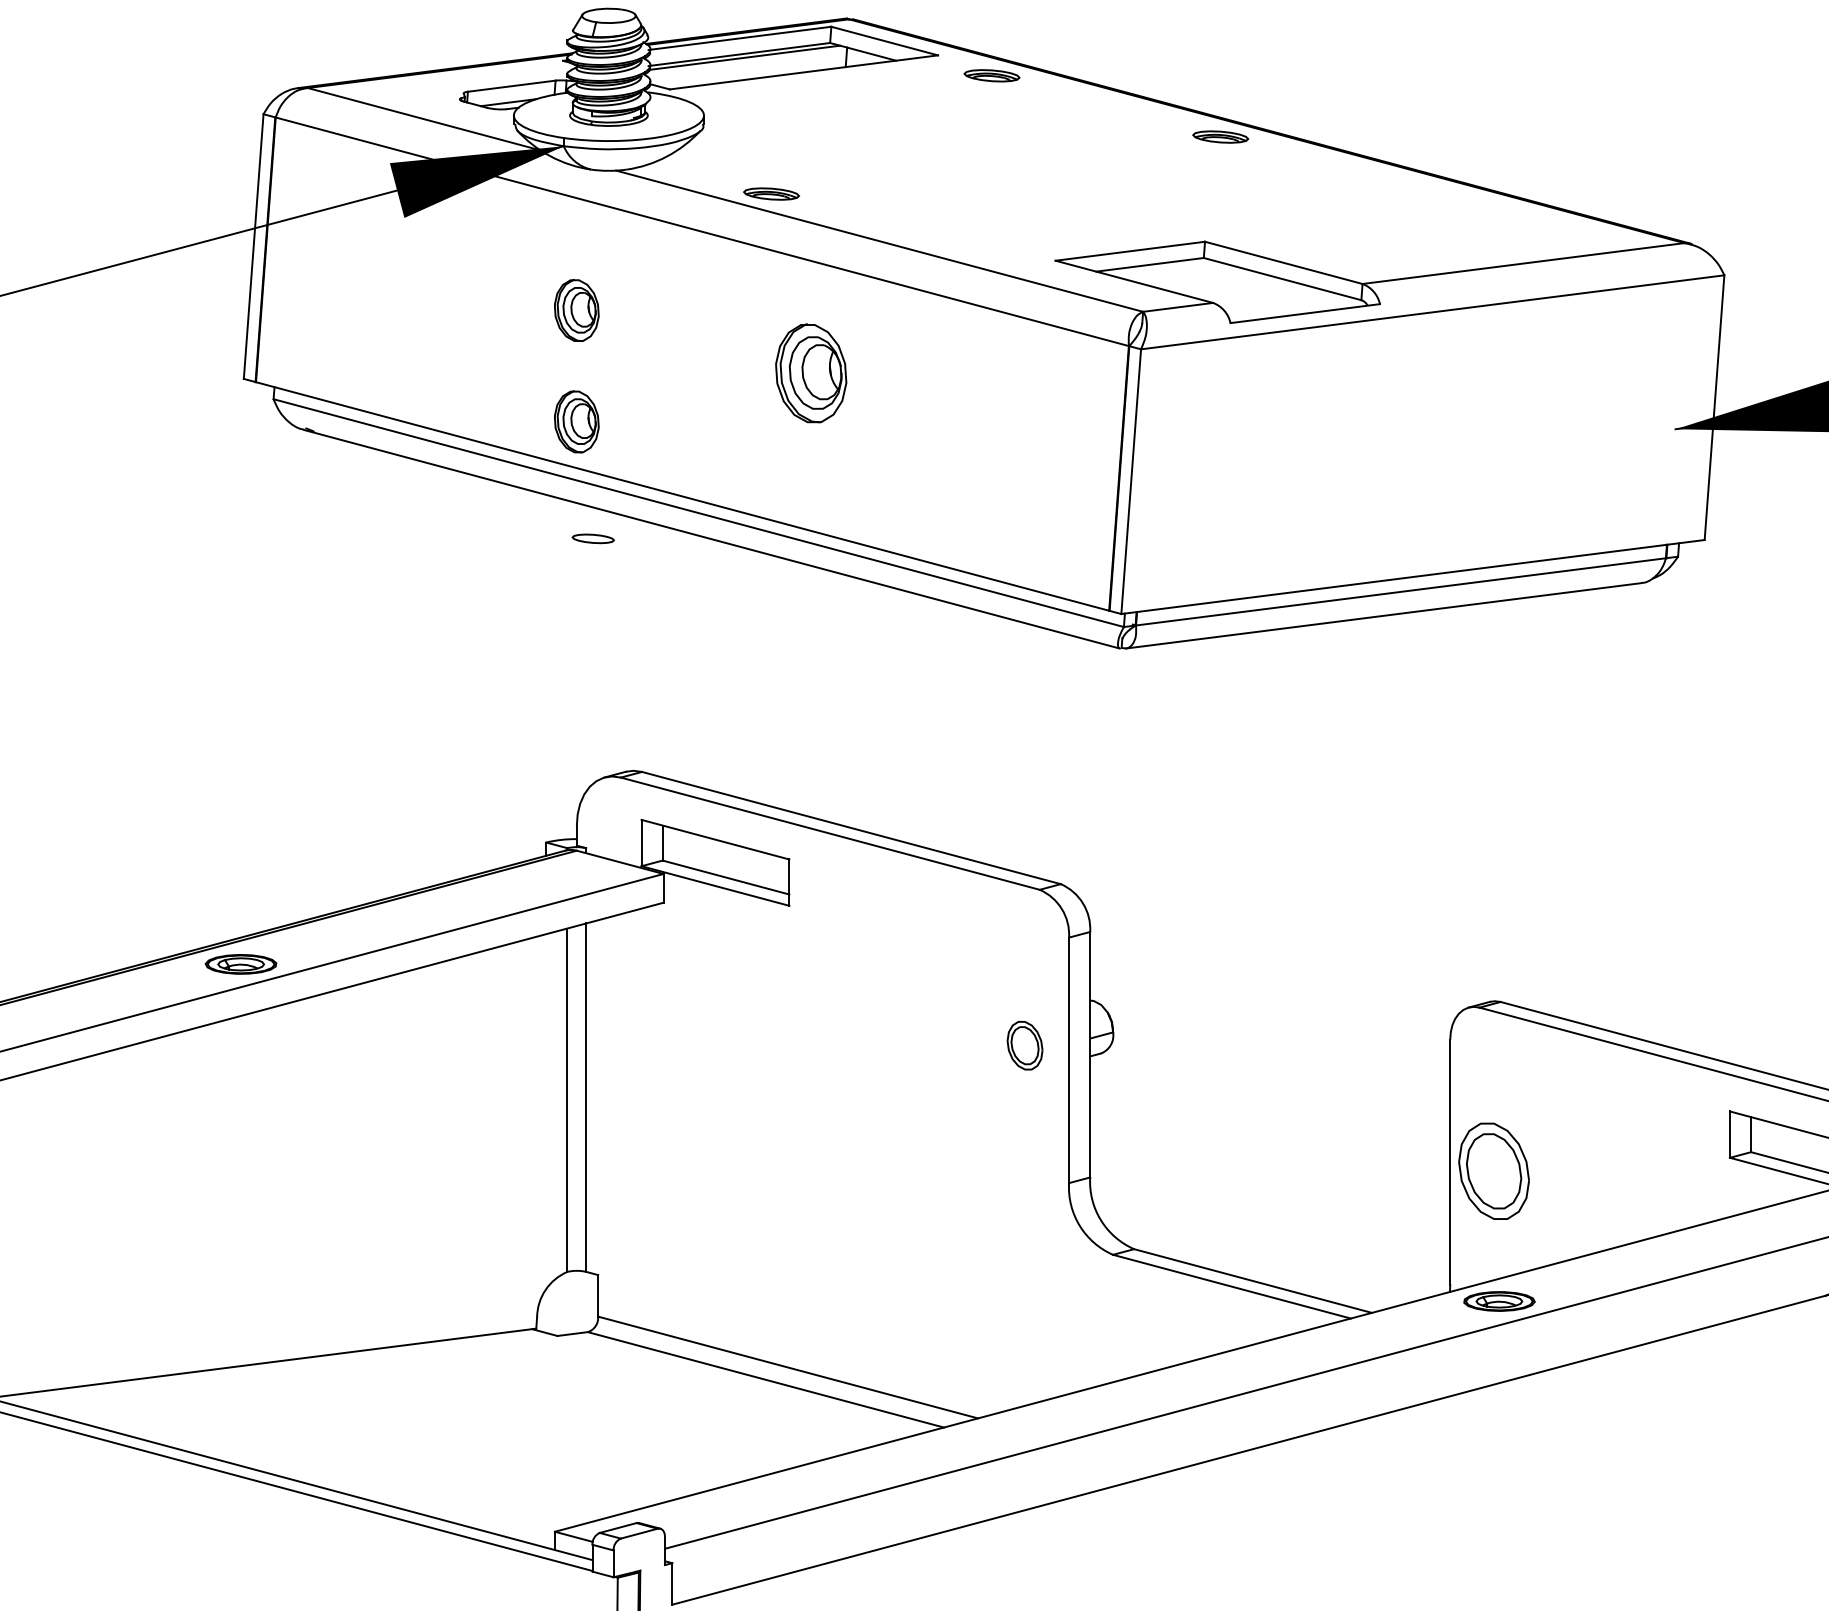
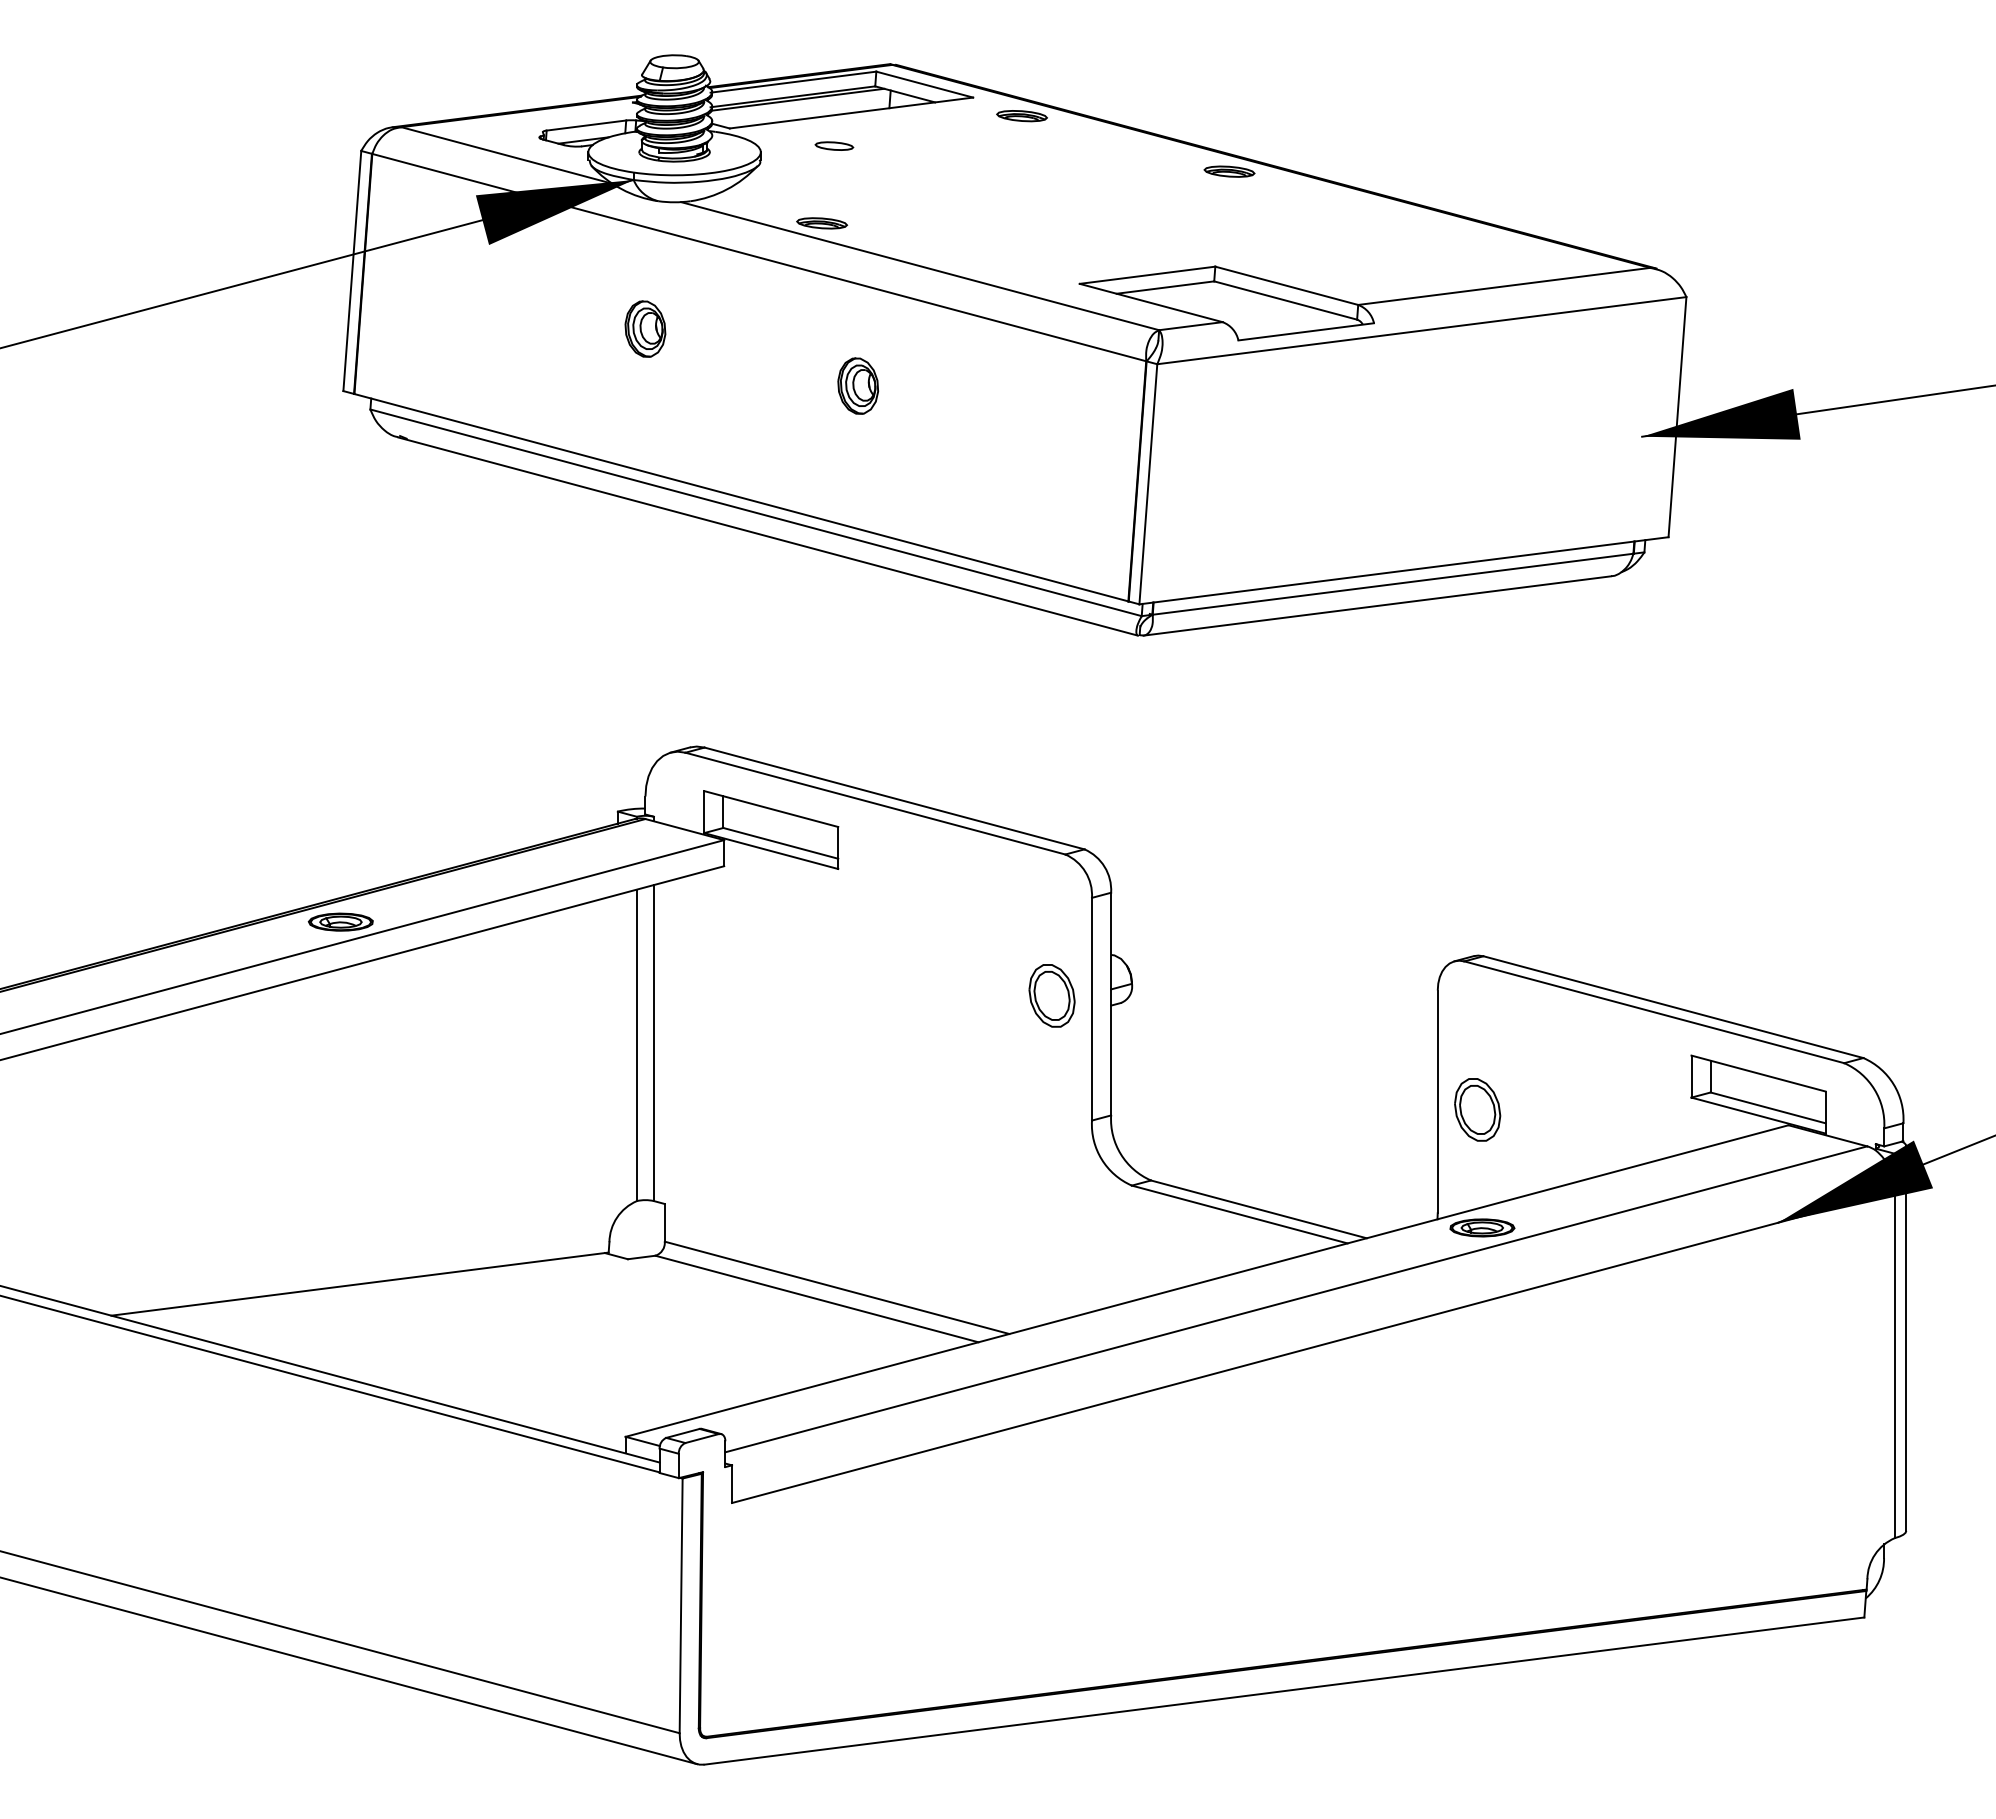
part: (811, 372) -> (858, 385), size x0.62
part: (576, 421) -> (645, 429), removed
part: (593, 538) -> (834, 145), moved
part: (1024, 1045) -> (1051, 995), size x1.43
part: (1494, 1170) -> (1477, 1109), size x0.71

